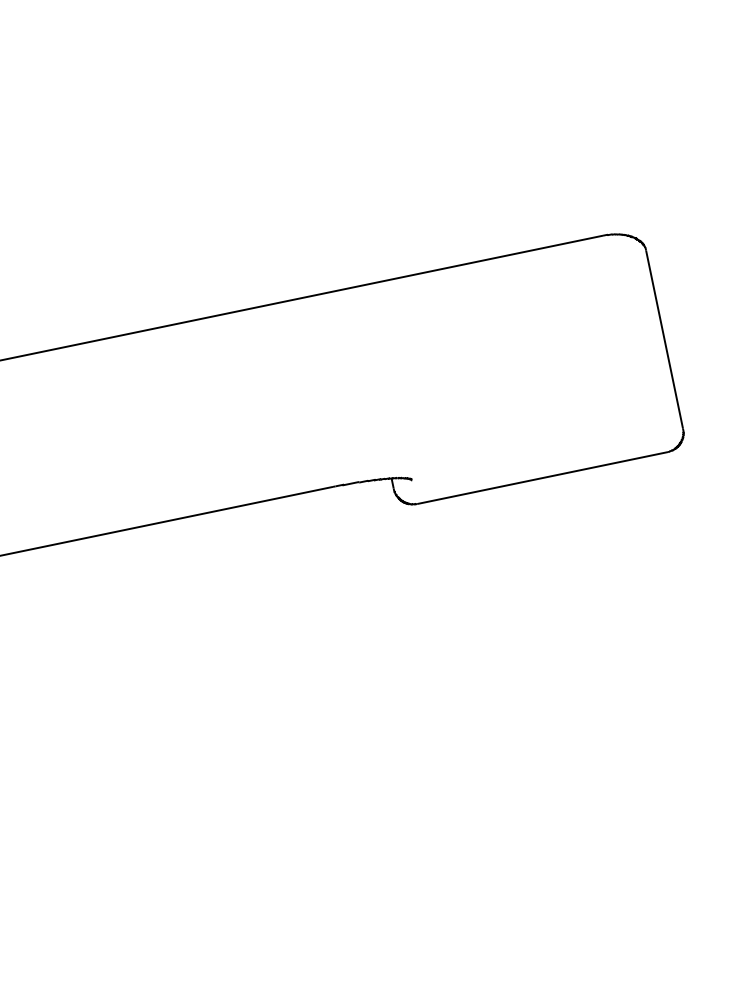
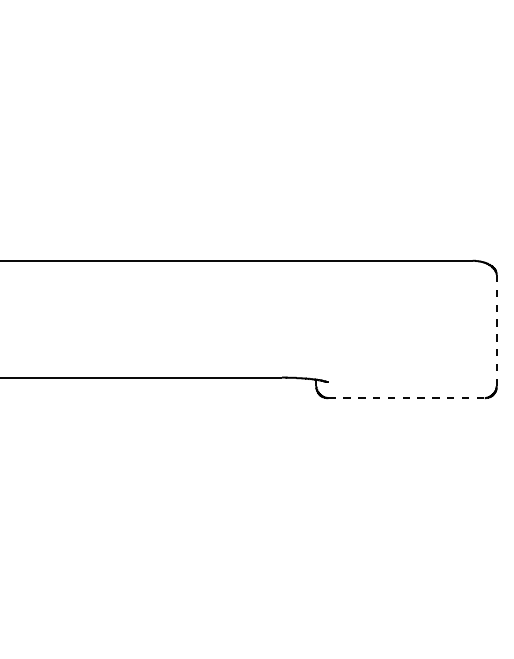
line: (664, 339) -> (496, 330), solid -> dashed
line: (544, 478) -> (407, 398), solid -> dashed

